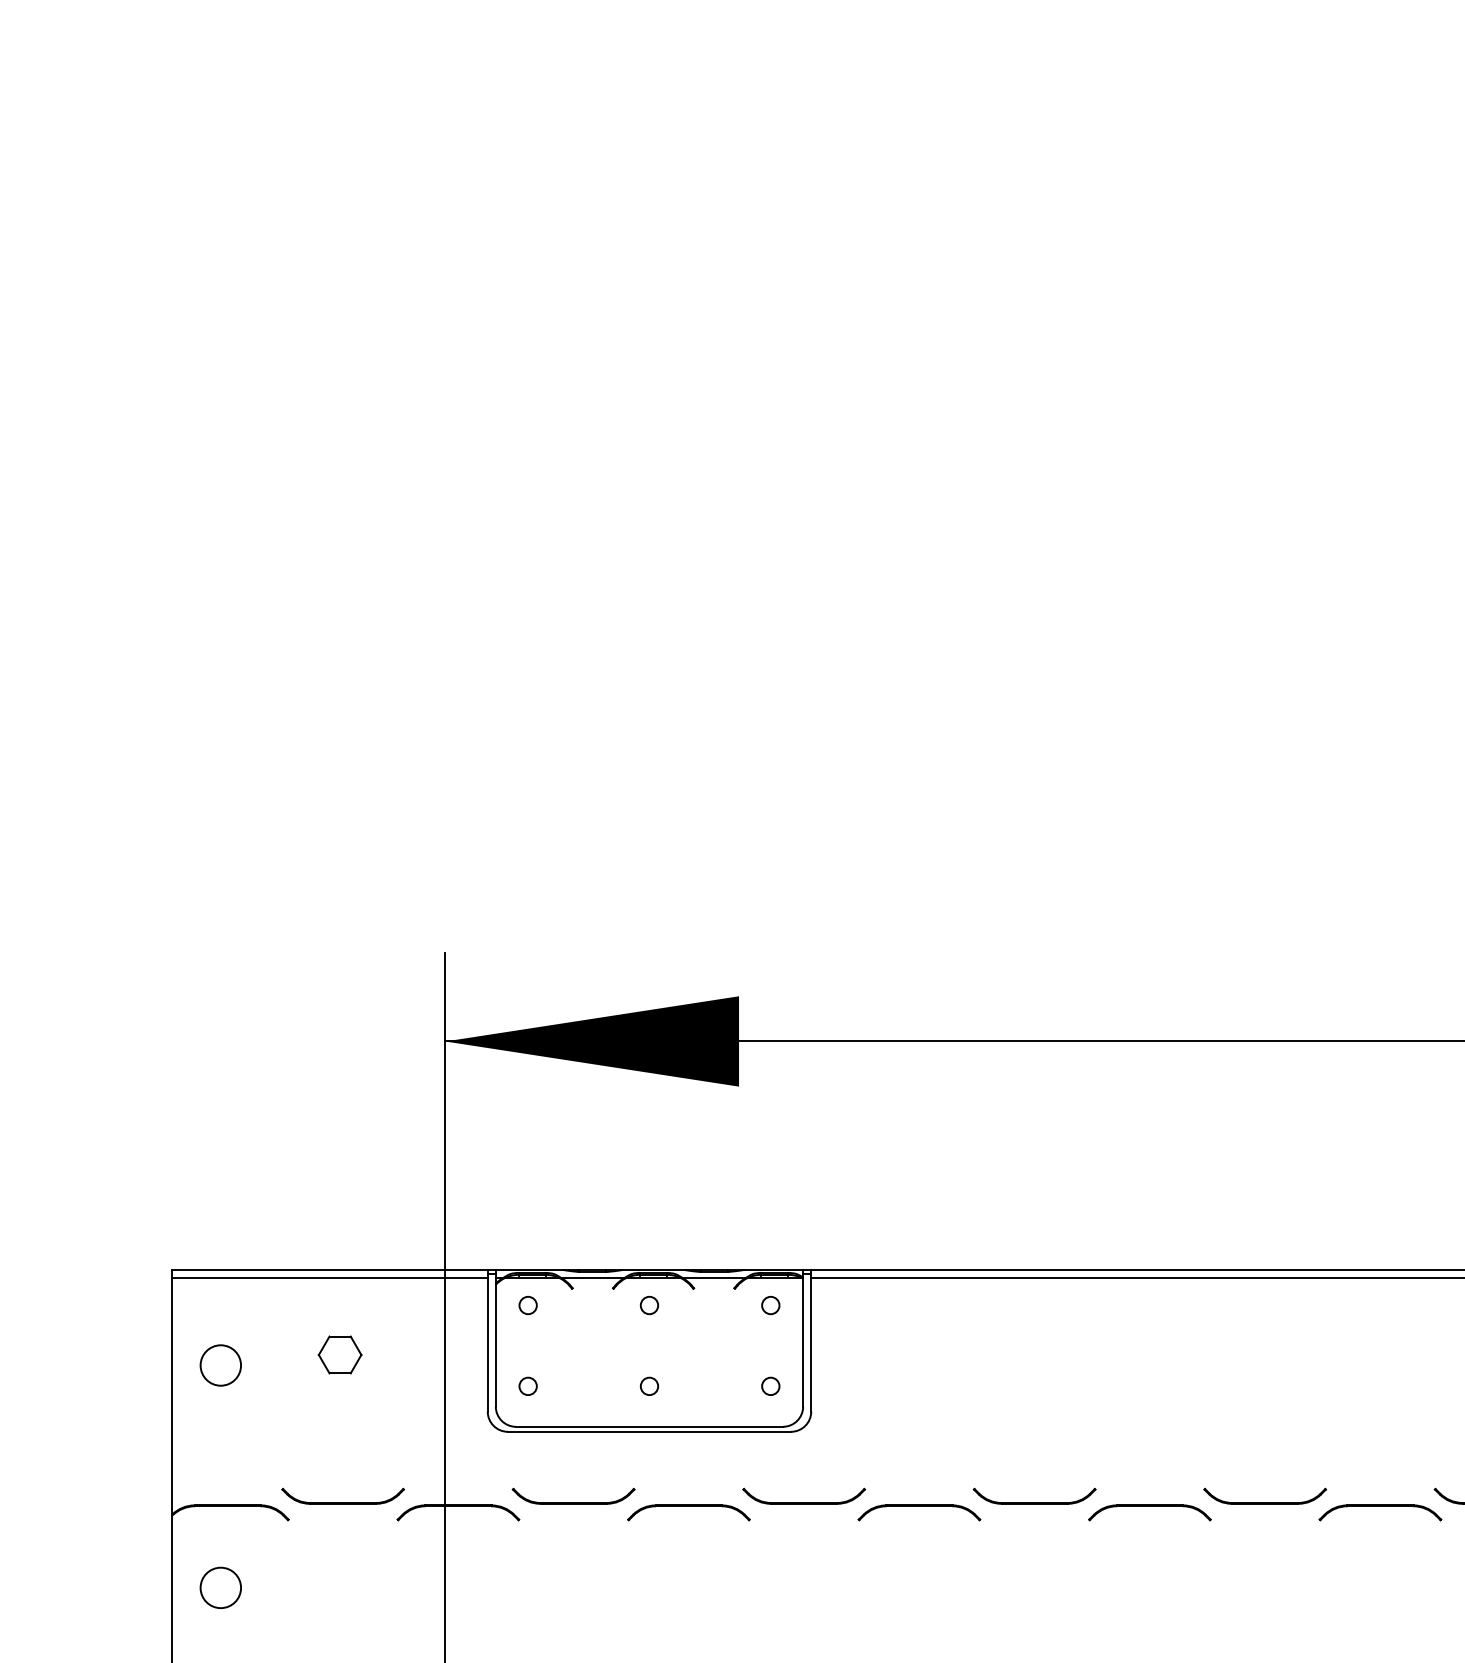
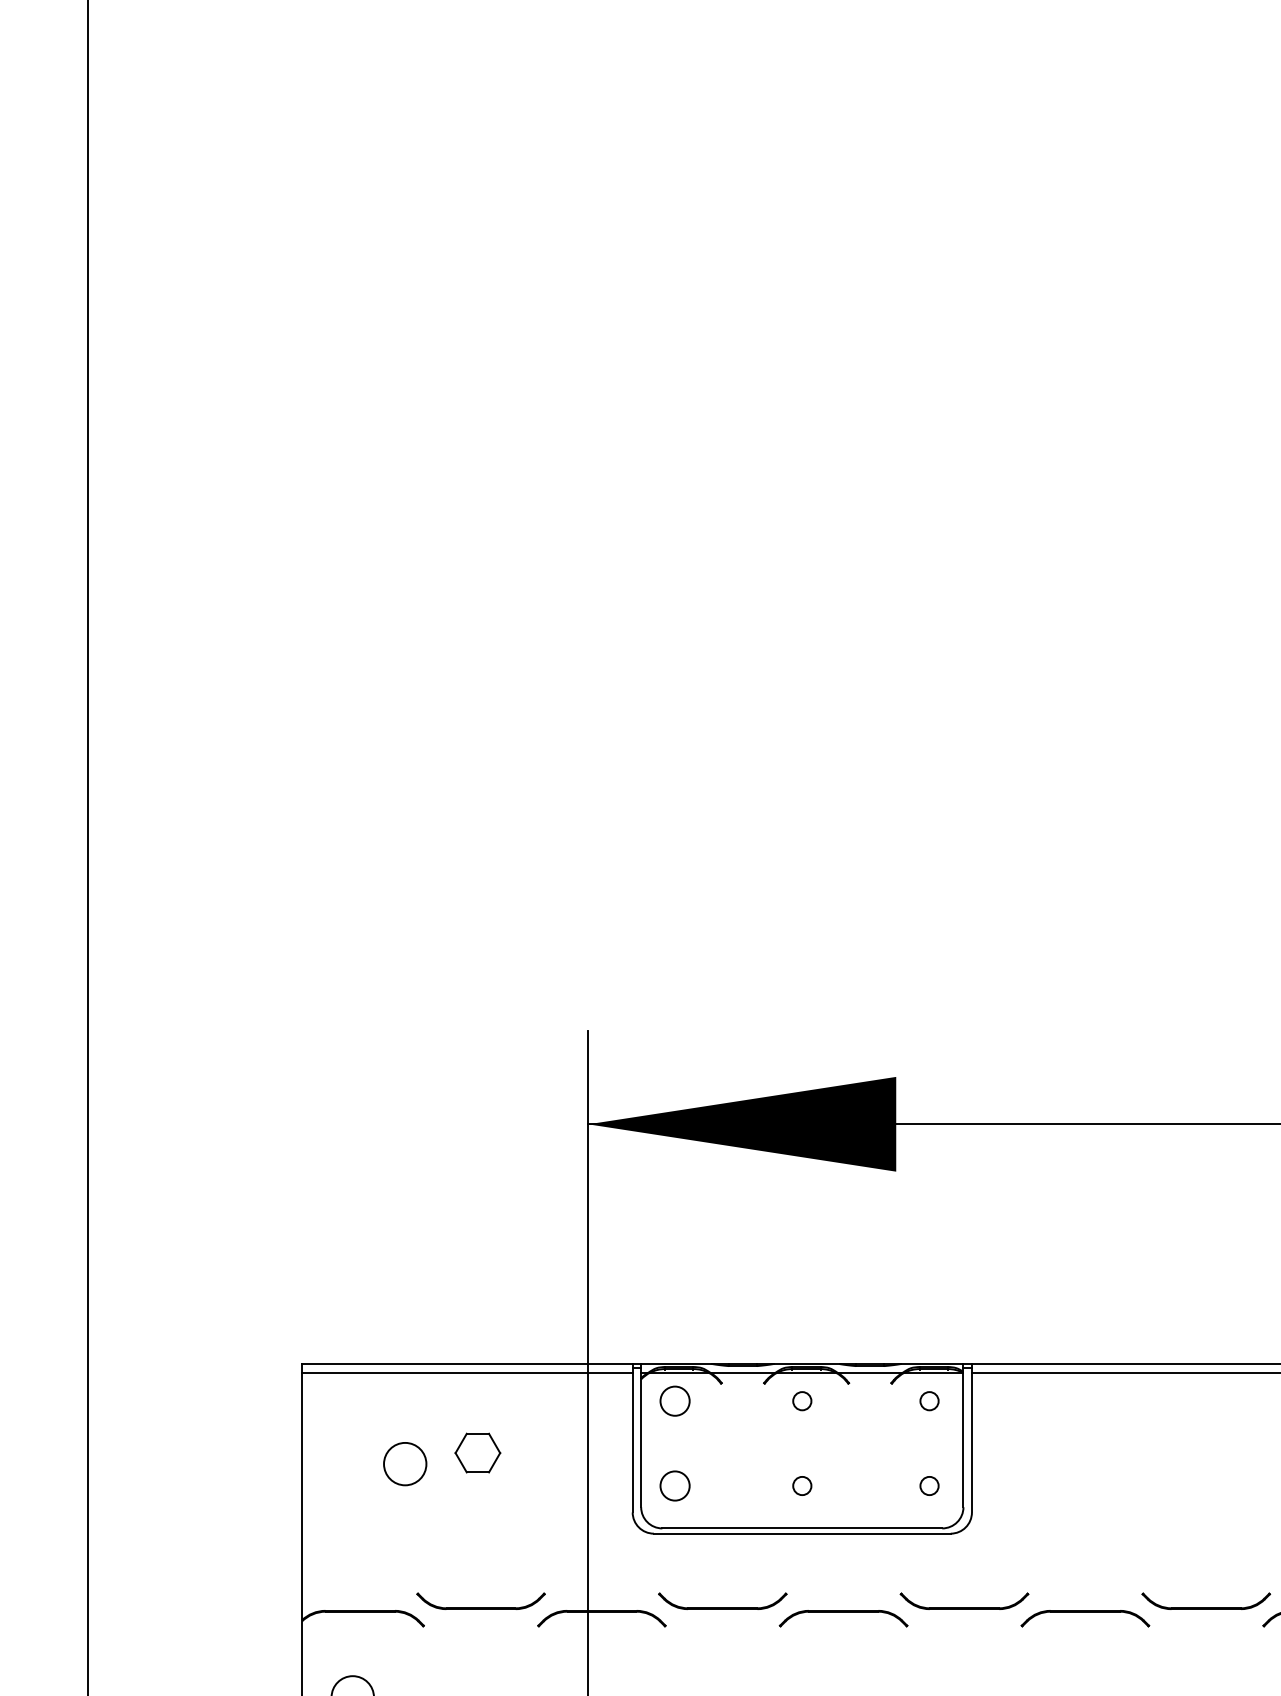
circle: (527, 1305) -> (674, 1401), size x1.6
circle: (220, 1365) -> (404, 1464), moved
circle: (527, 1386) -> (674, 1486), size x1.6

